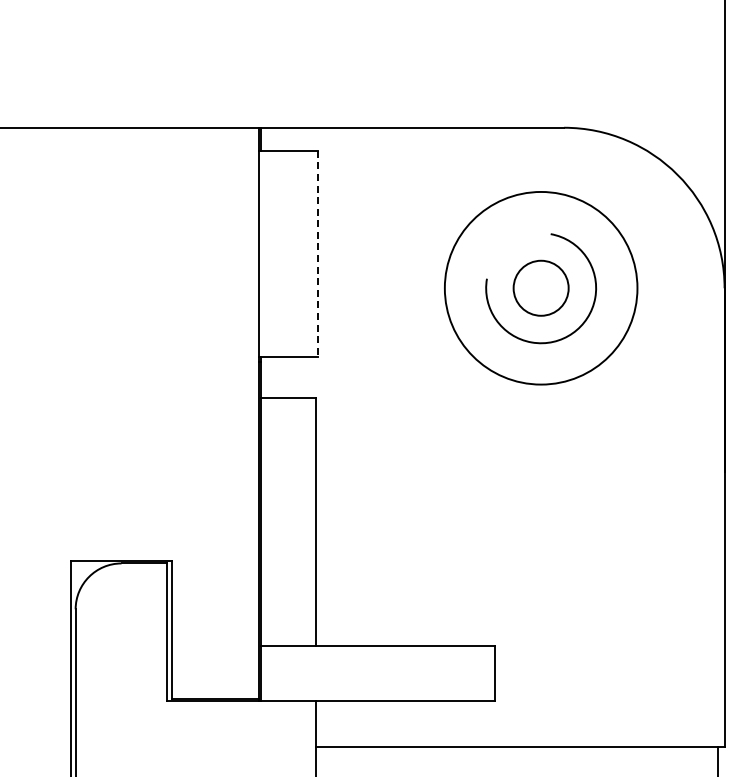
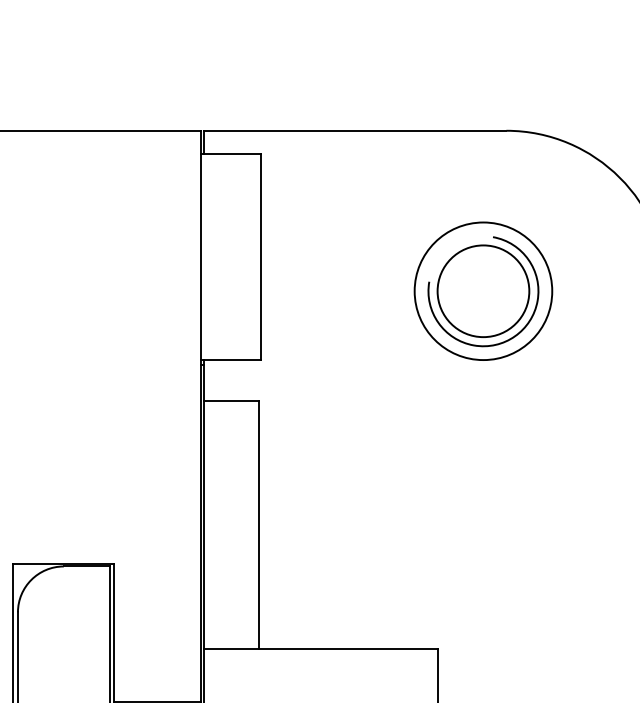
line: (318, 254) -> (260, 257), dashed -> solid
circle: (540, 288) -> (482, 291), size x0.71
circle: (541, 288) -> (483, 291), size x1.67

